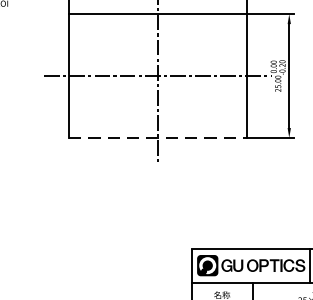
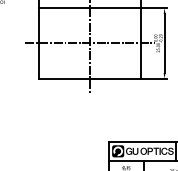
line: (157, 137) -> (89, 78), dashed -> solid

